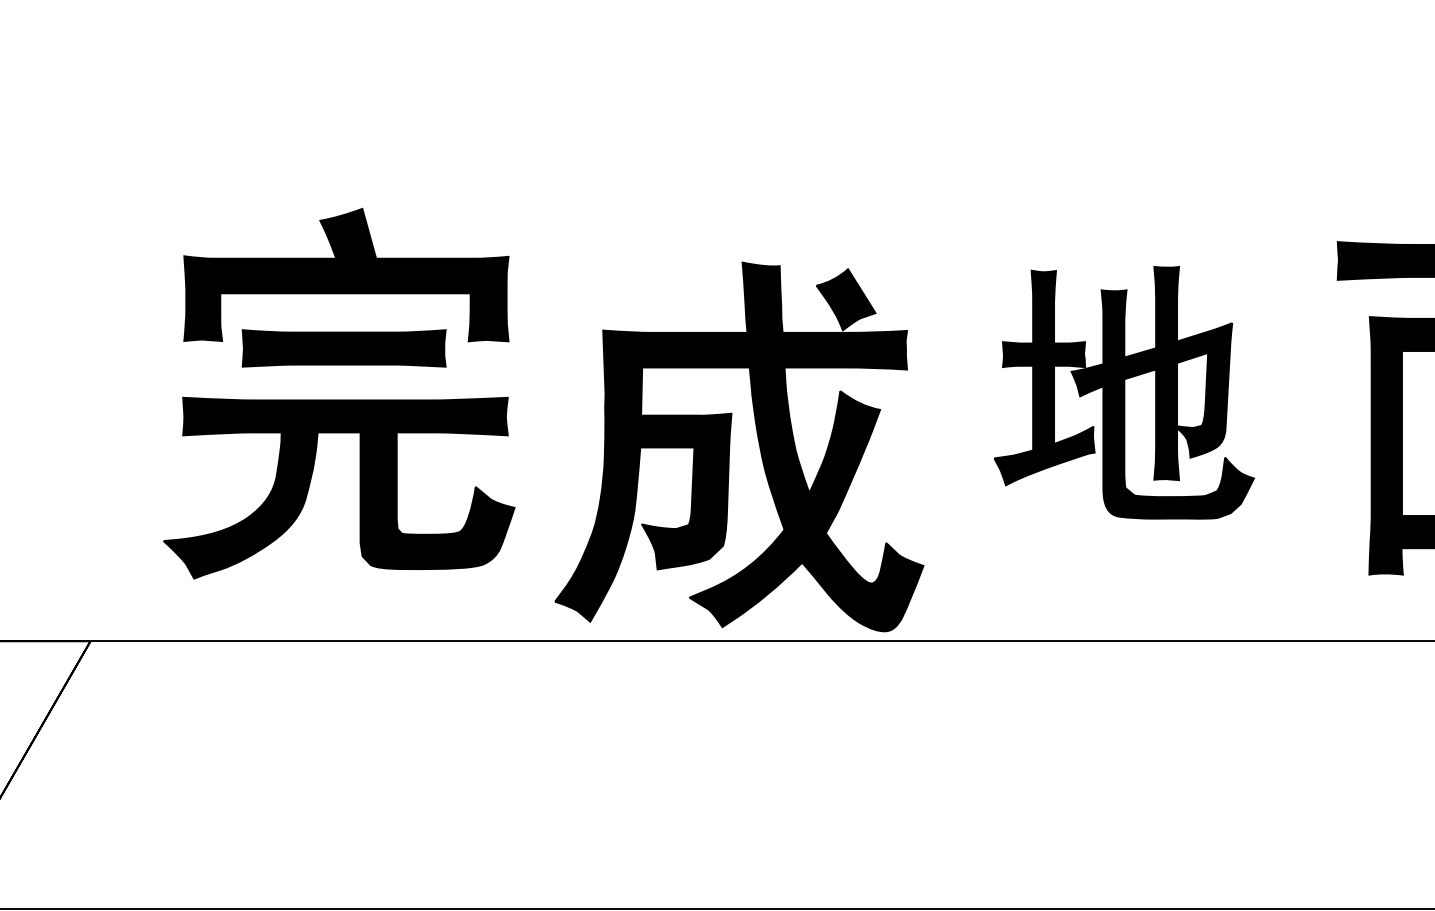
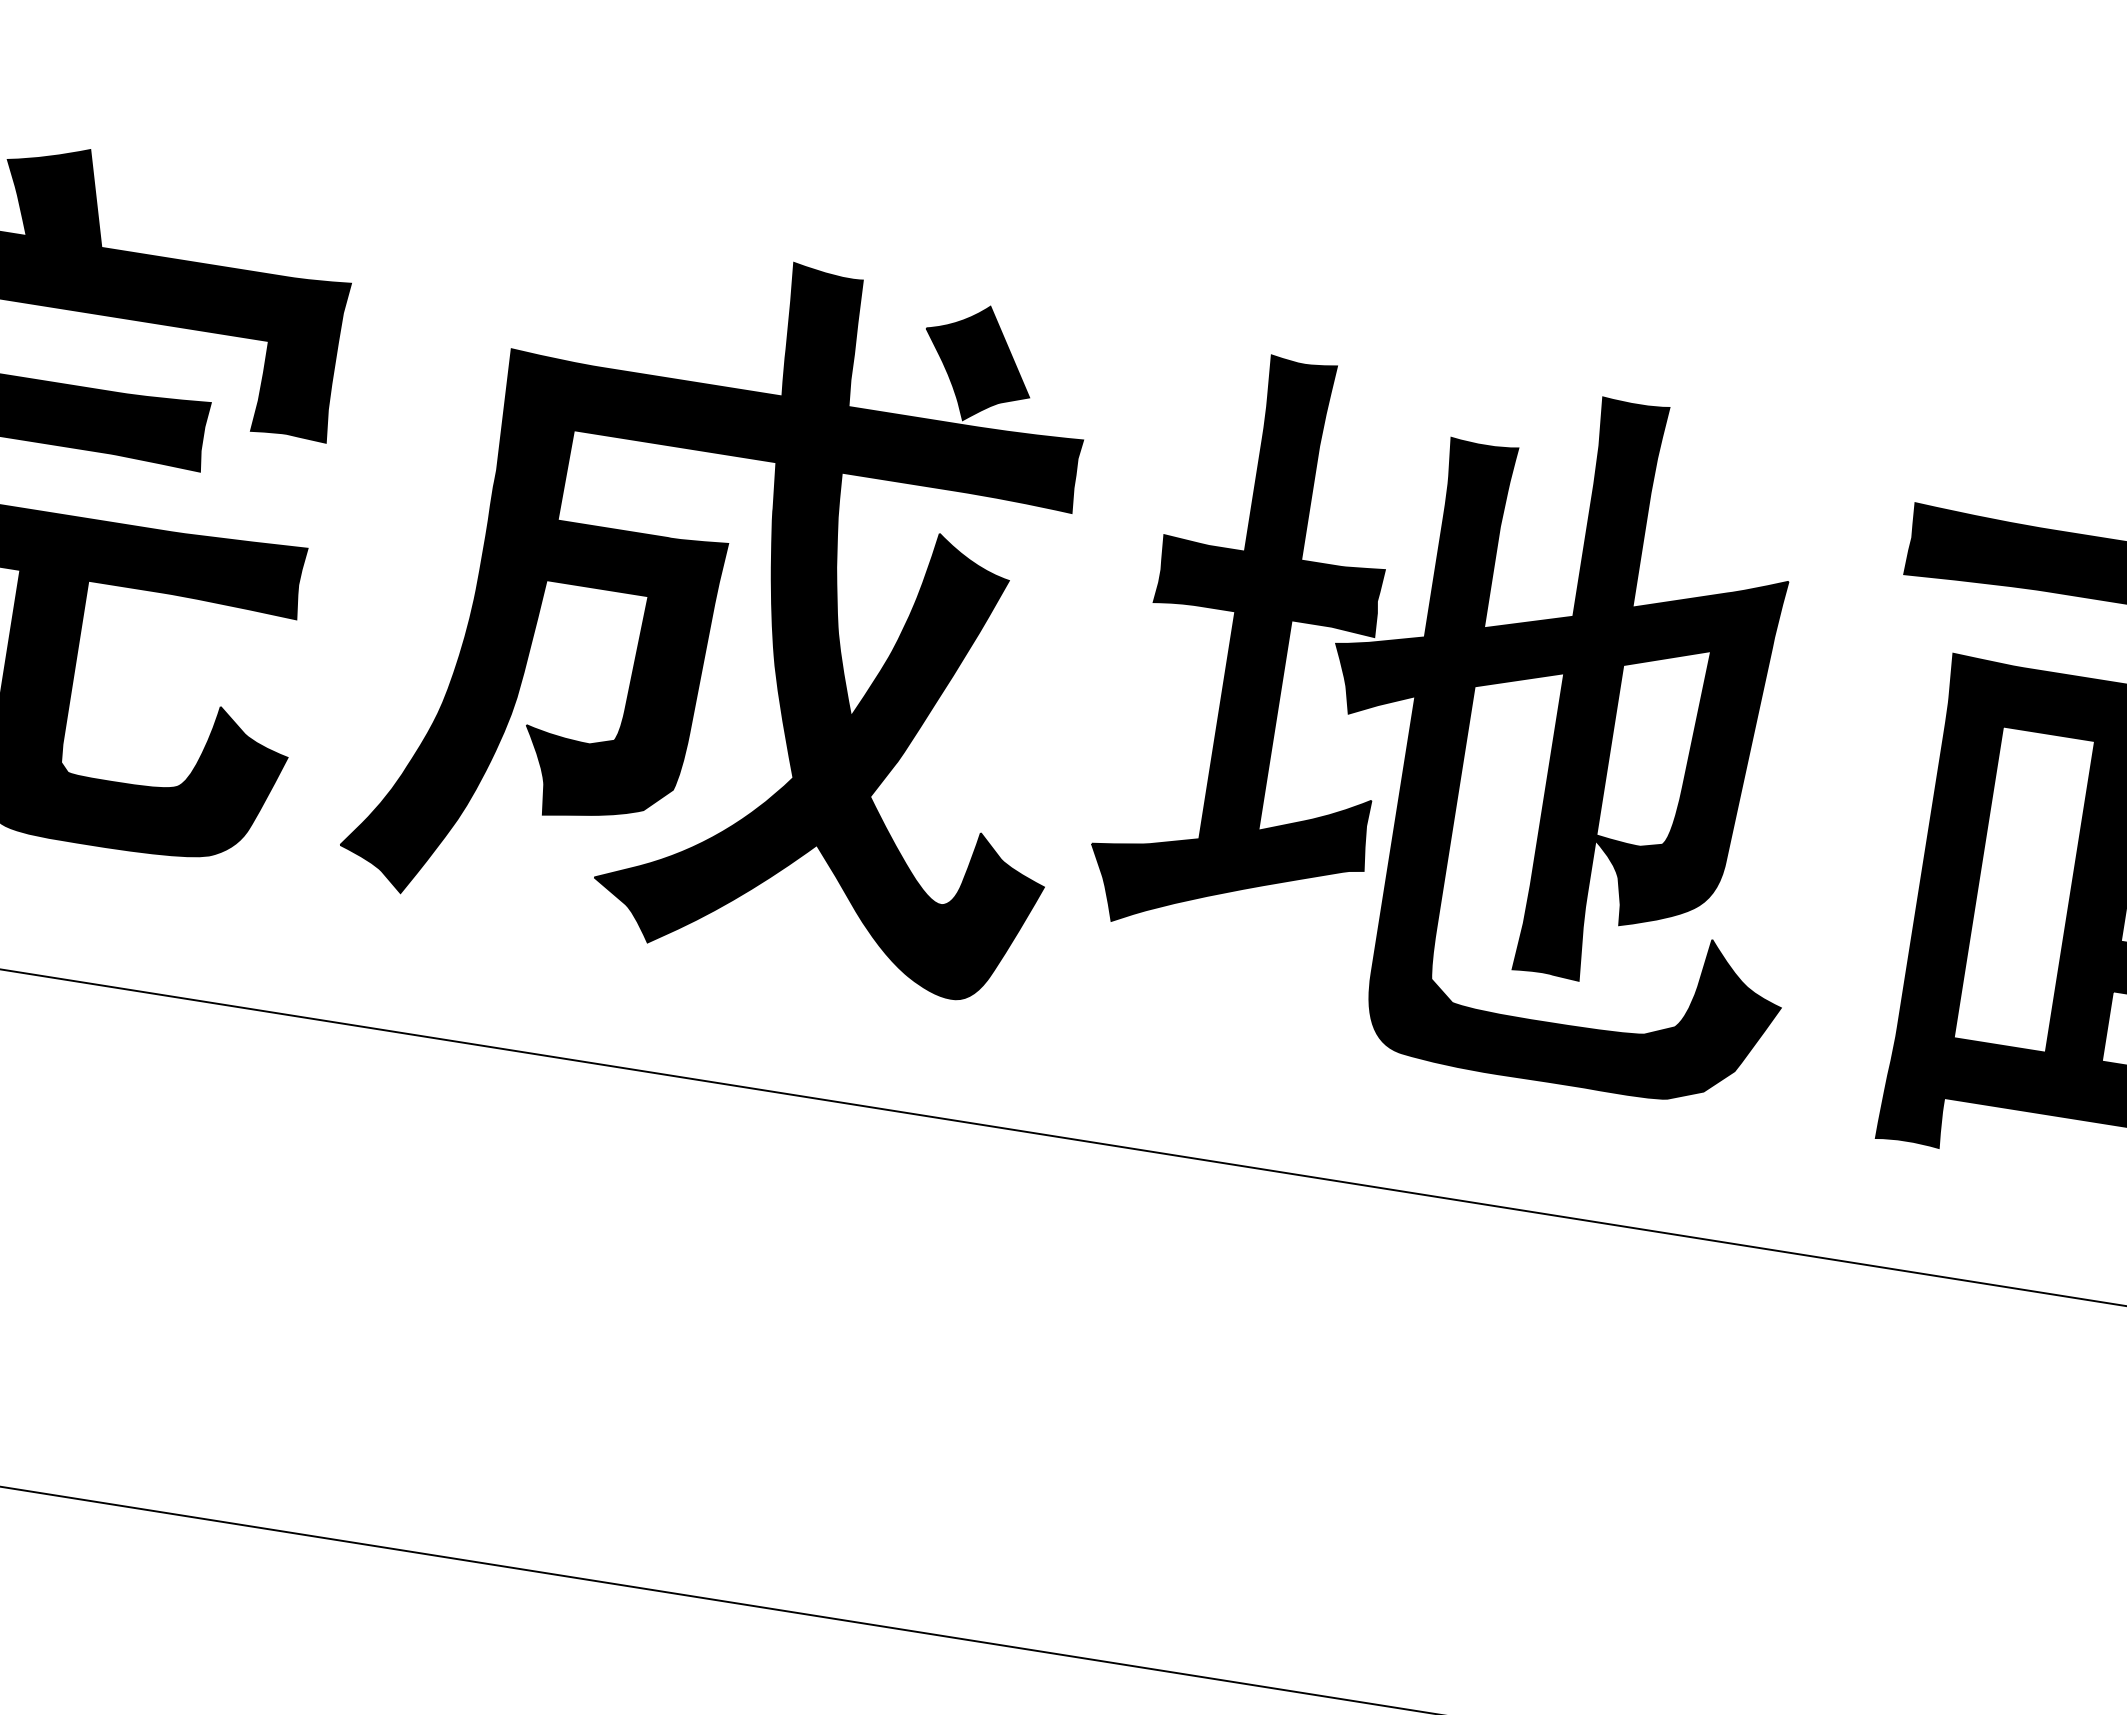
part: (1124, 392) -> (1469, 722), size x1.43
part: (730, 446) -> (716, 605), moved

